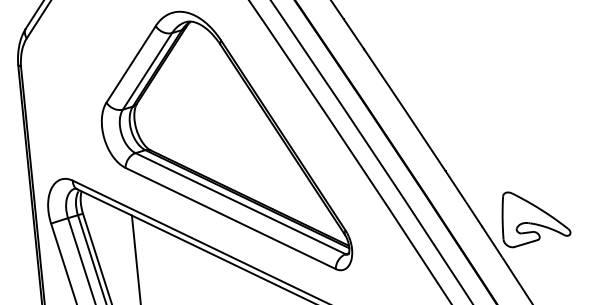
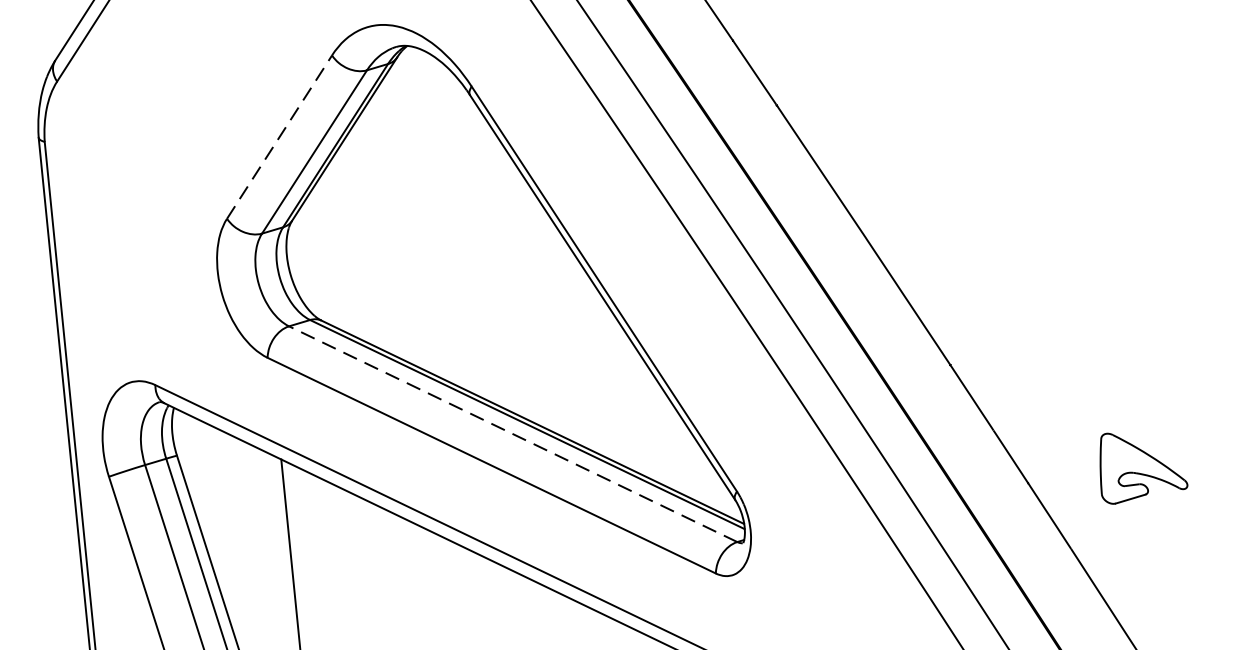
line: (131, 64) -> (280, 137), solid -> dashed
line: (240, 203) -> (512, 433), solid -> dashed
part: (536, 219) -> (1143, 467), size x0.6

